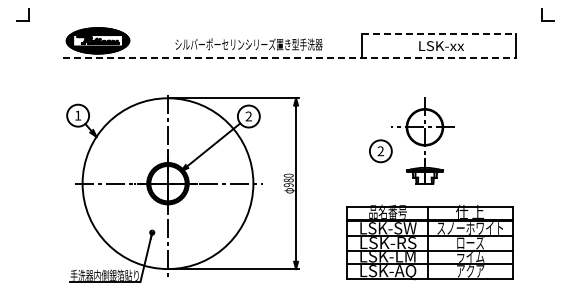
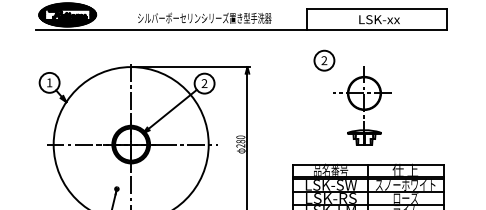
line: (439, 33) -> (377, 8), dashed -> solid
line: (289, 57) -> (241, 30), dashed -> solid
part: (380, 151) -> (324, 60), moved
text: (288, 185) -> (240, 146), 980 -> 280

